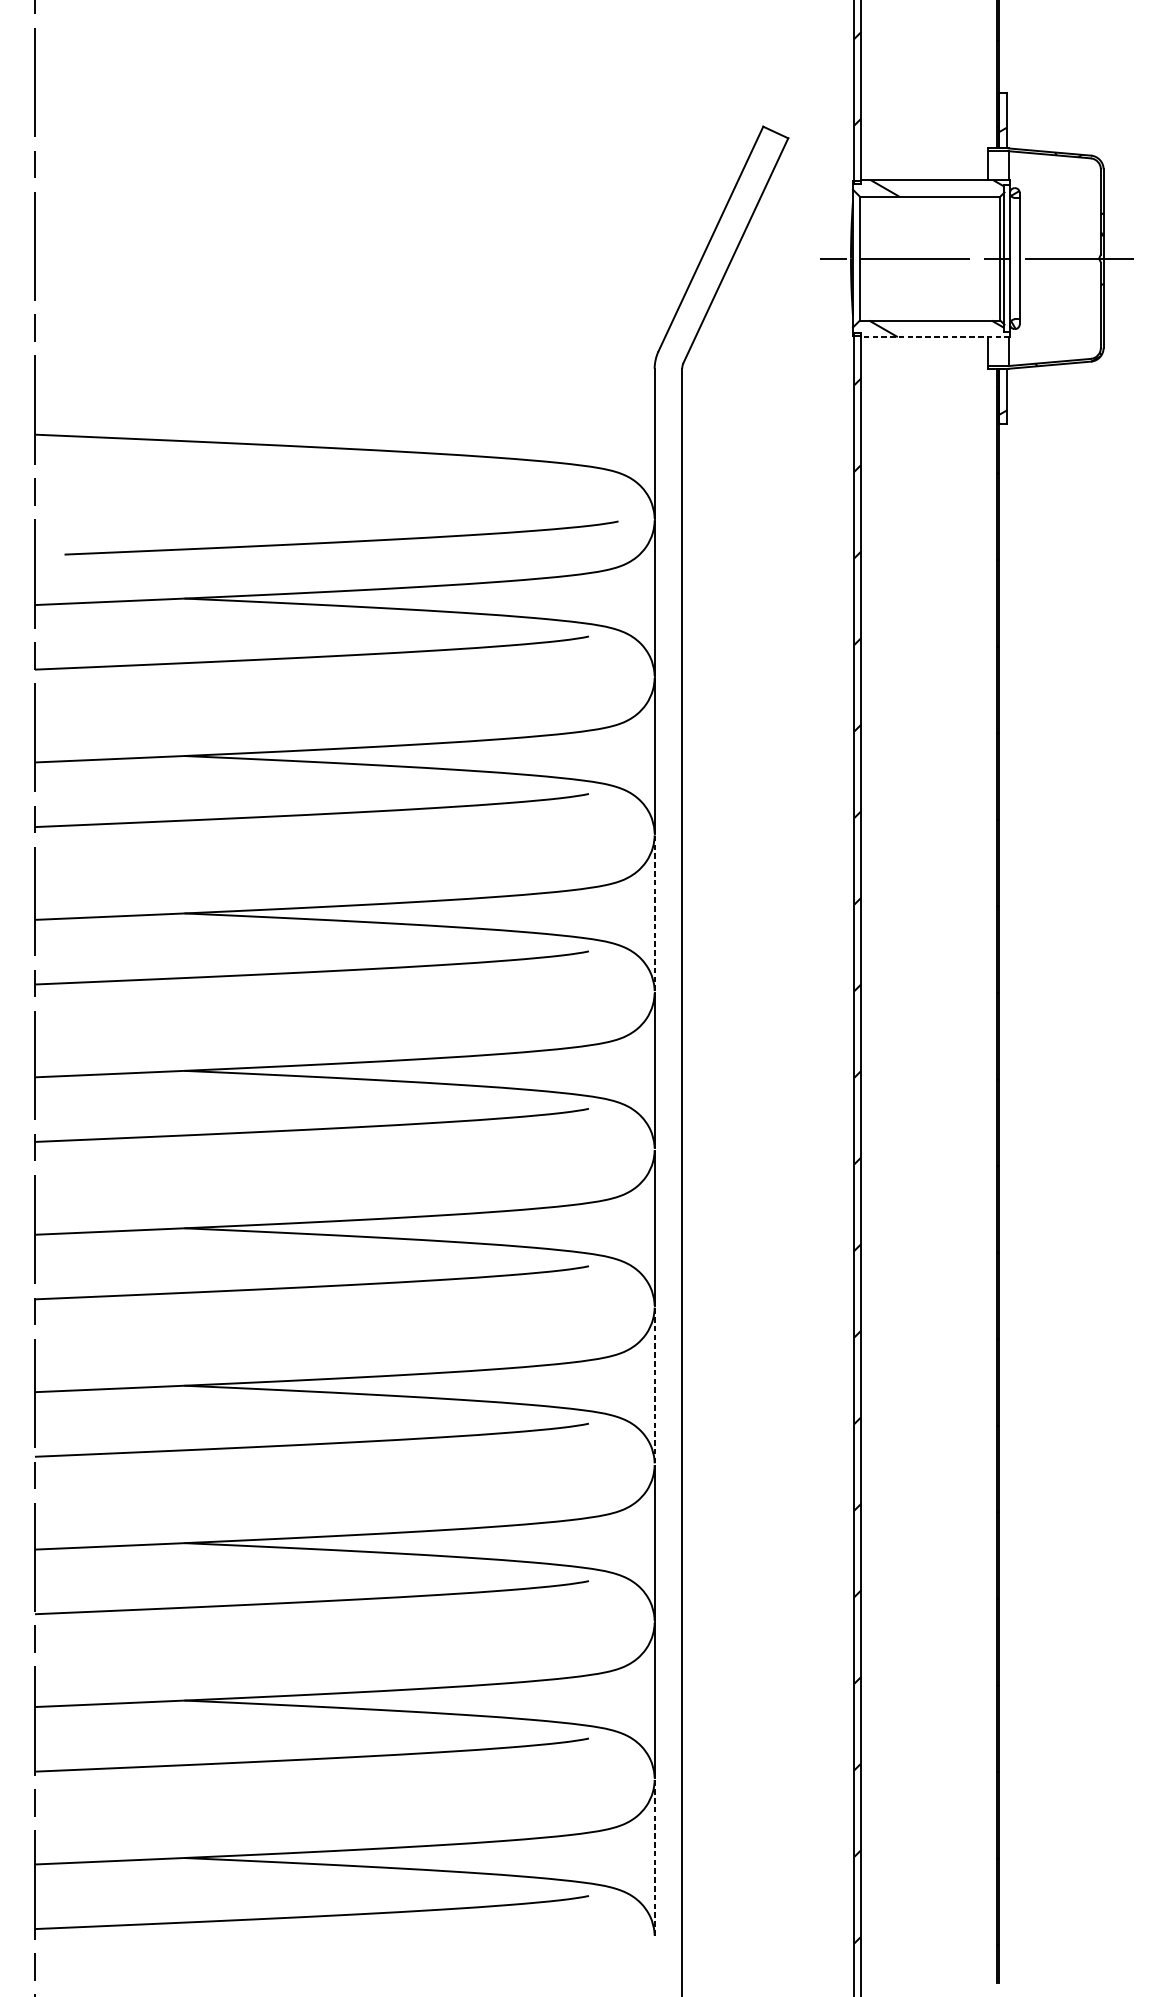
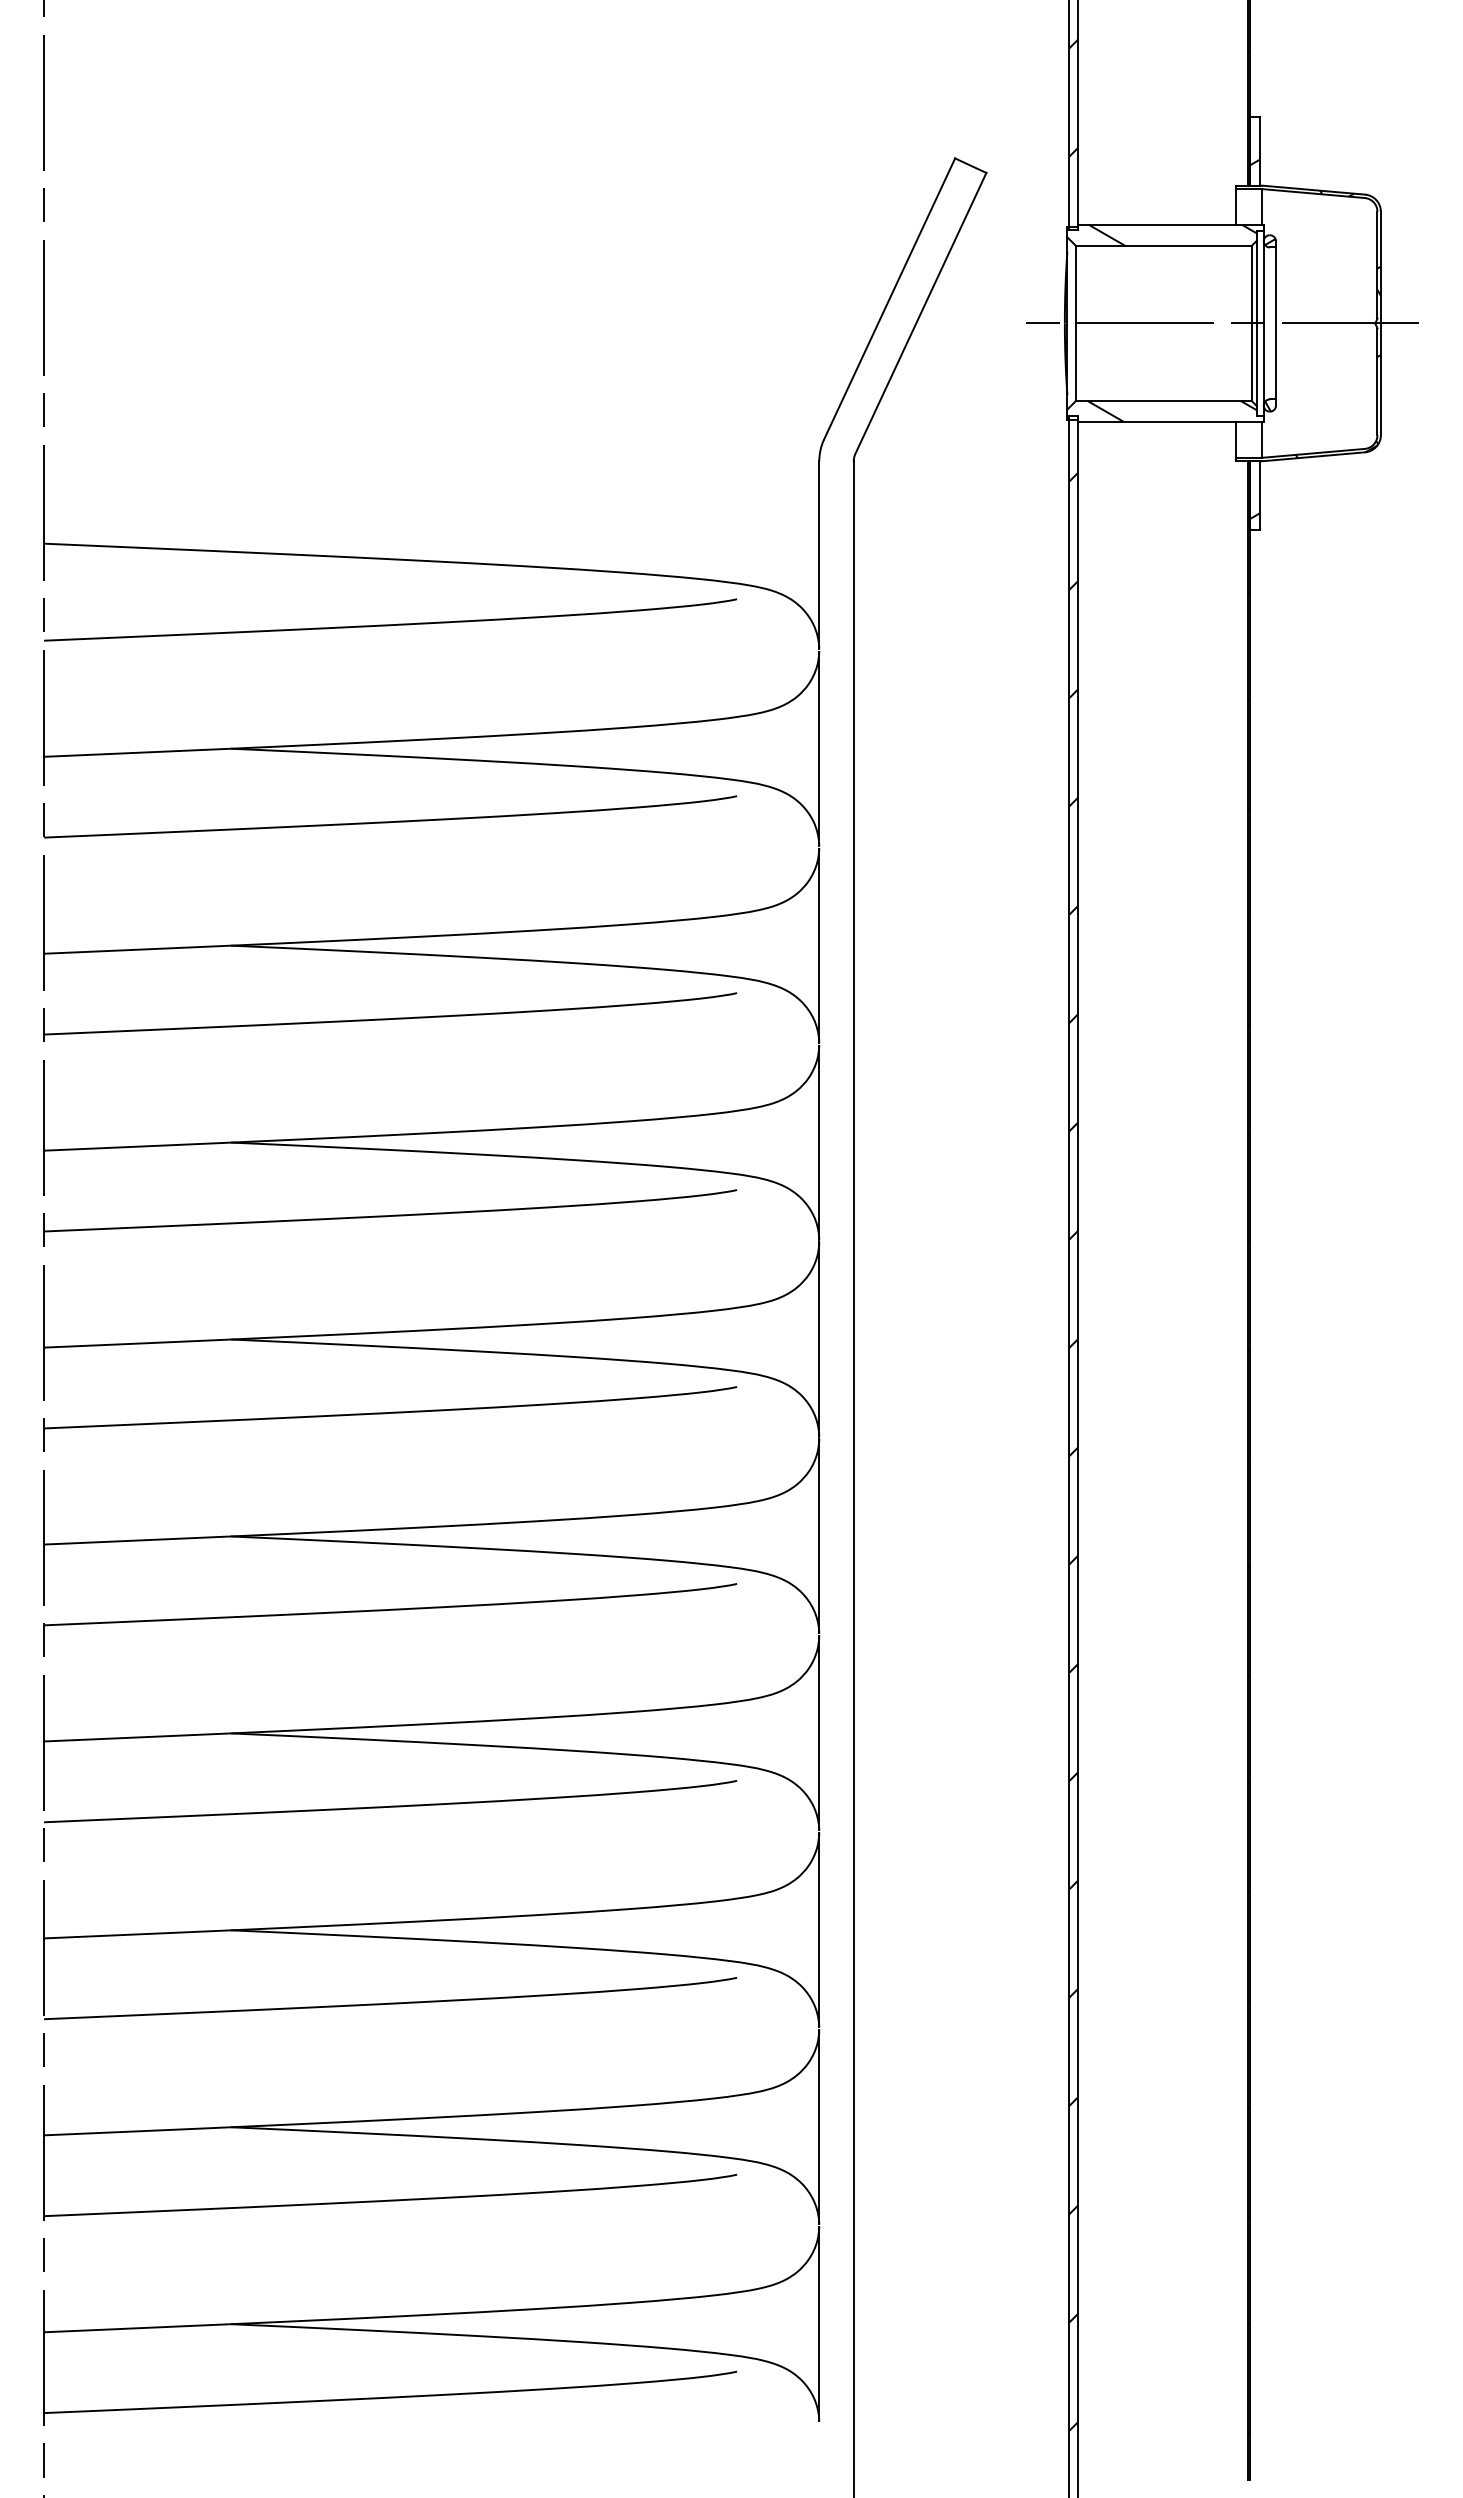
line: (935, 336) -> (1170, 421), dashed -> solid
curve: (341, 541) -> (390, 624), moved
line: (654, 913) -> (819, 1142), dashed -> solid
line: (654, 1385) -> (819, 1732), dashed -> solid
line: (654, 1857) -> (819, 2323), dashed -> solid

